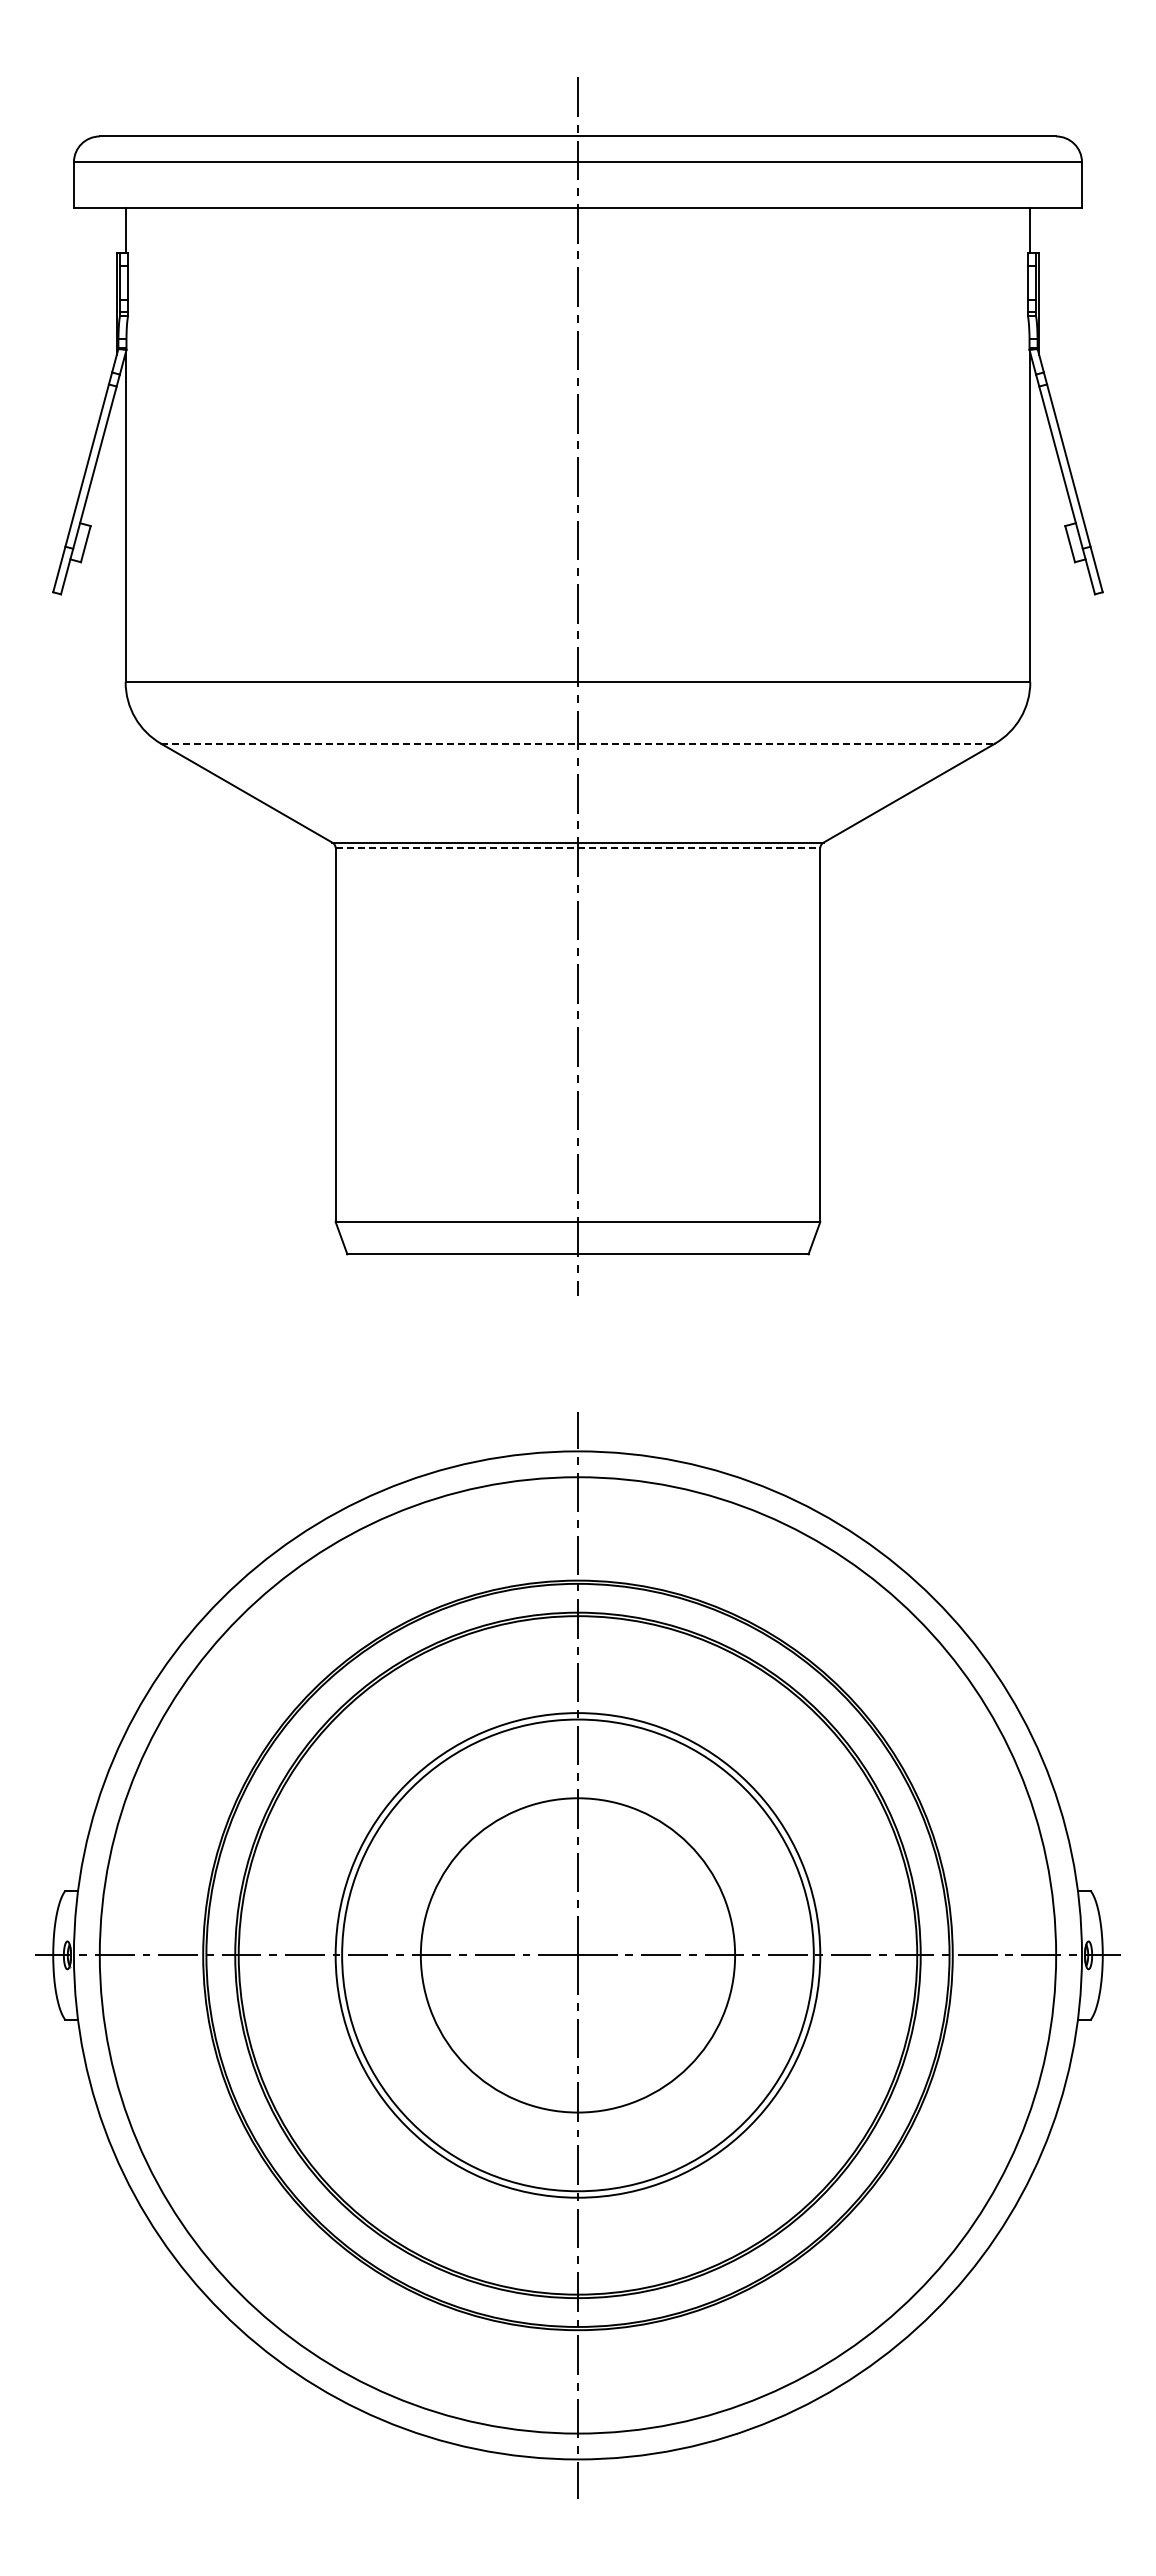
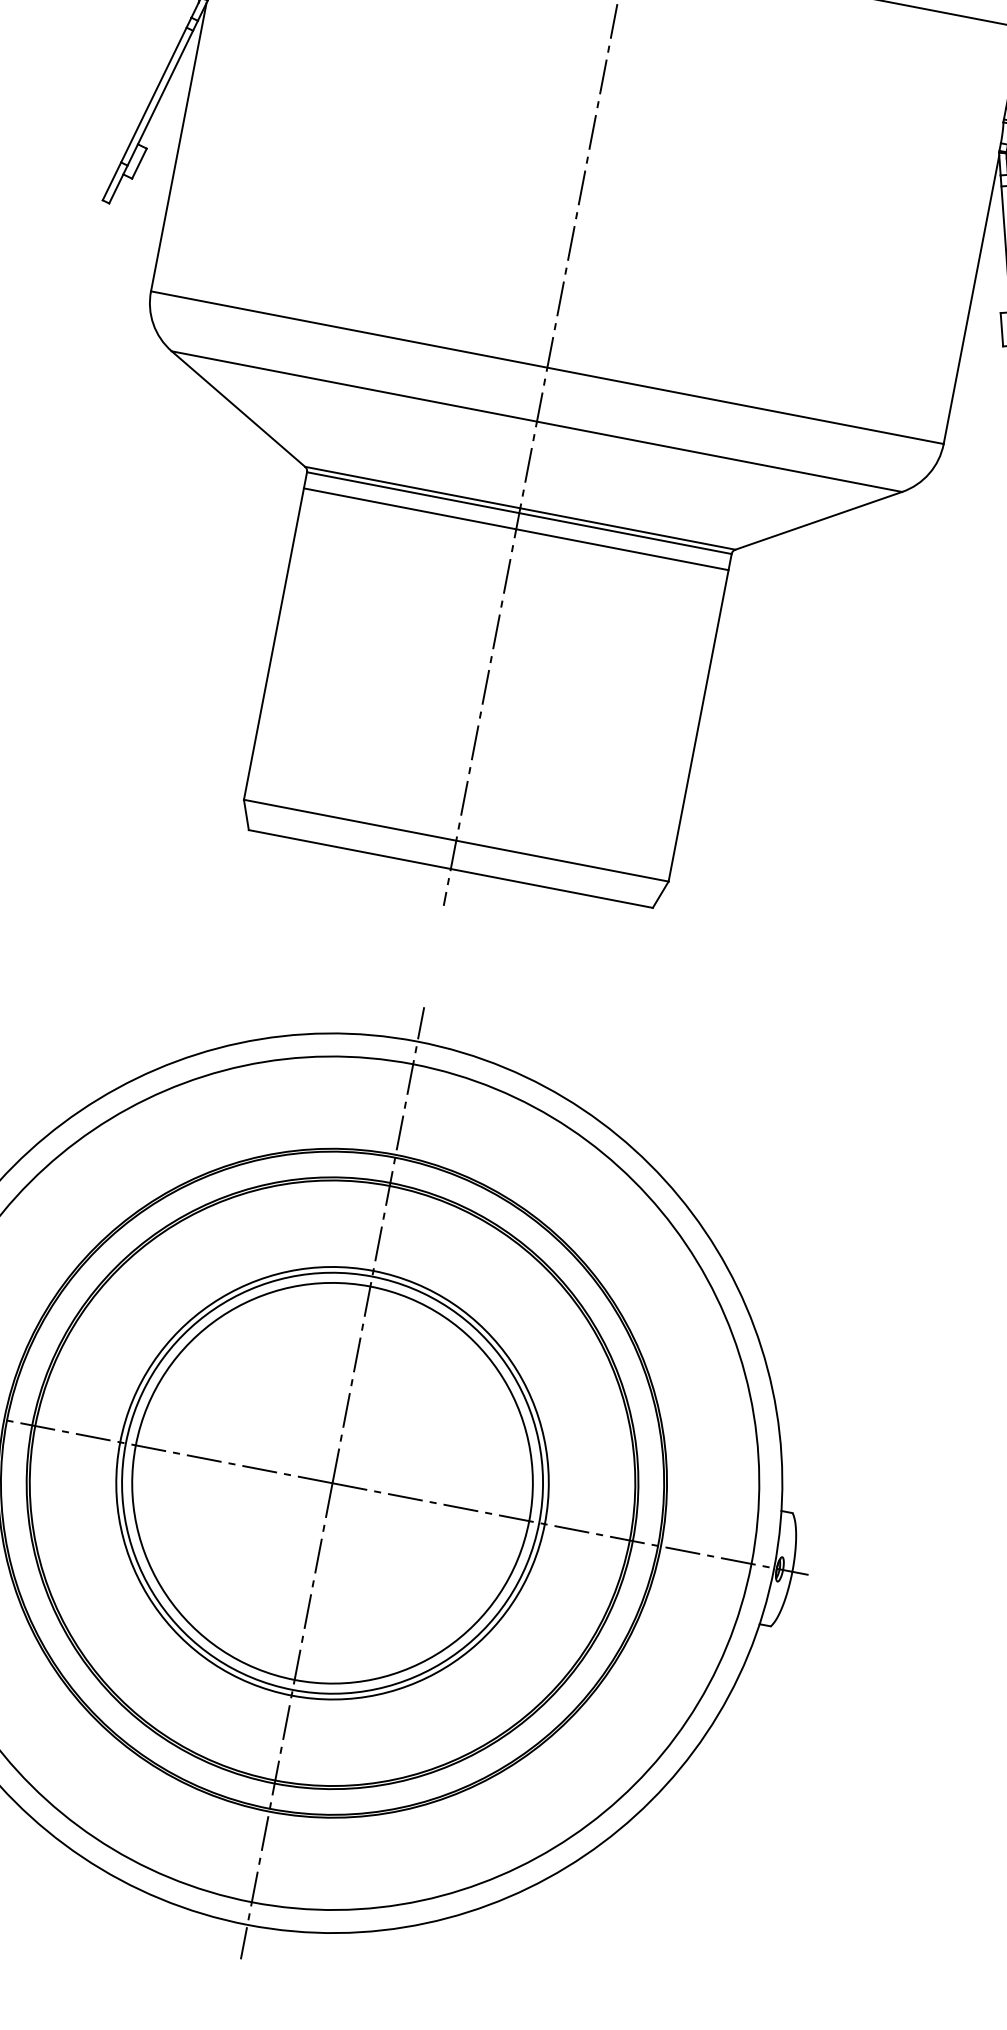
line: (577, 743) -> (536, 421), dashed -> solid
line: (578, 848) -> (519, 513), dashed -> solid
line: (577, 866) -> (515, 529), added
circle: (577, 1954) -> (332, 1482), size x1.43

